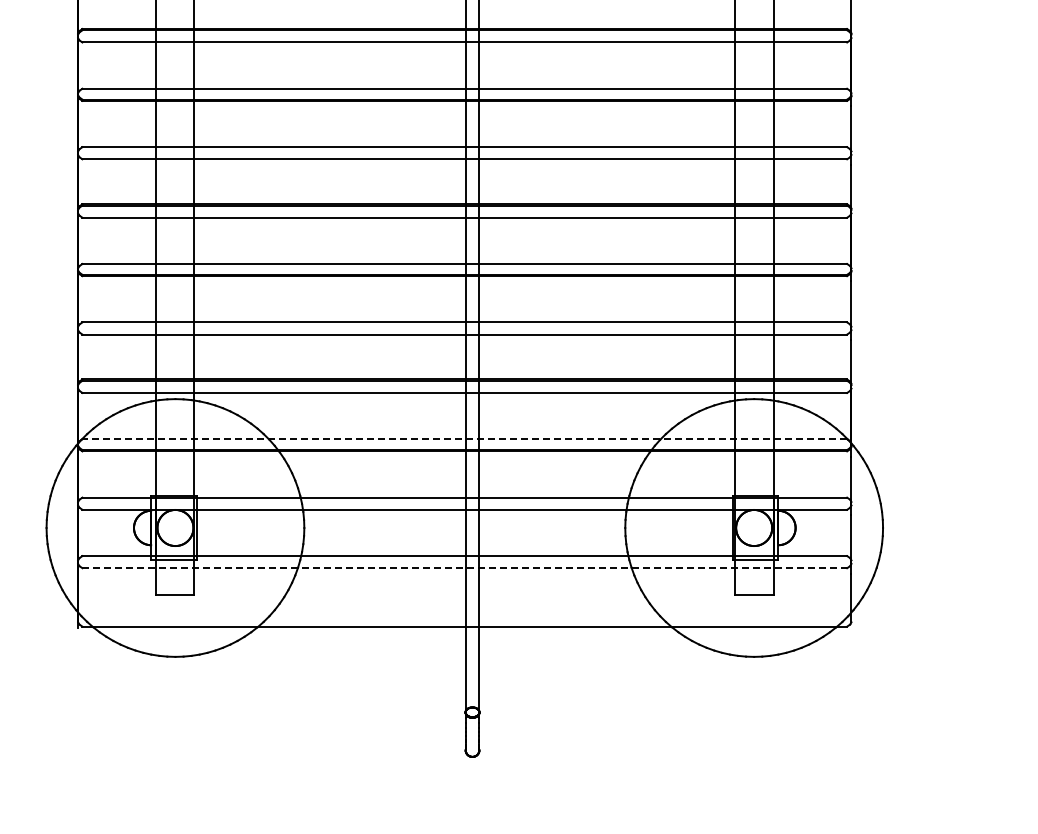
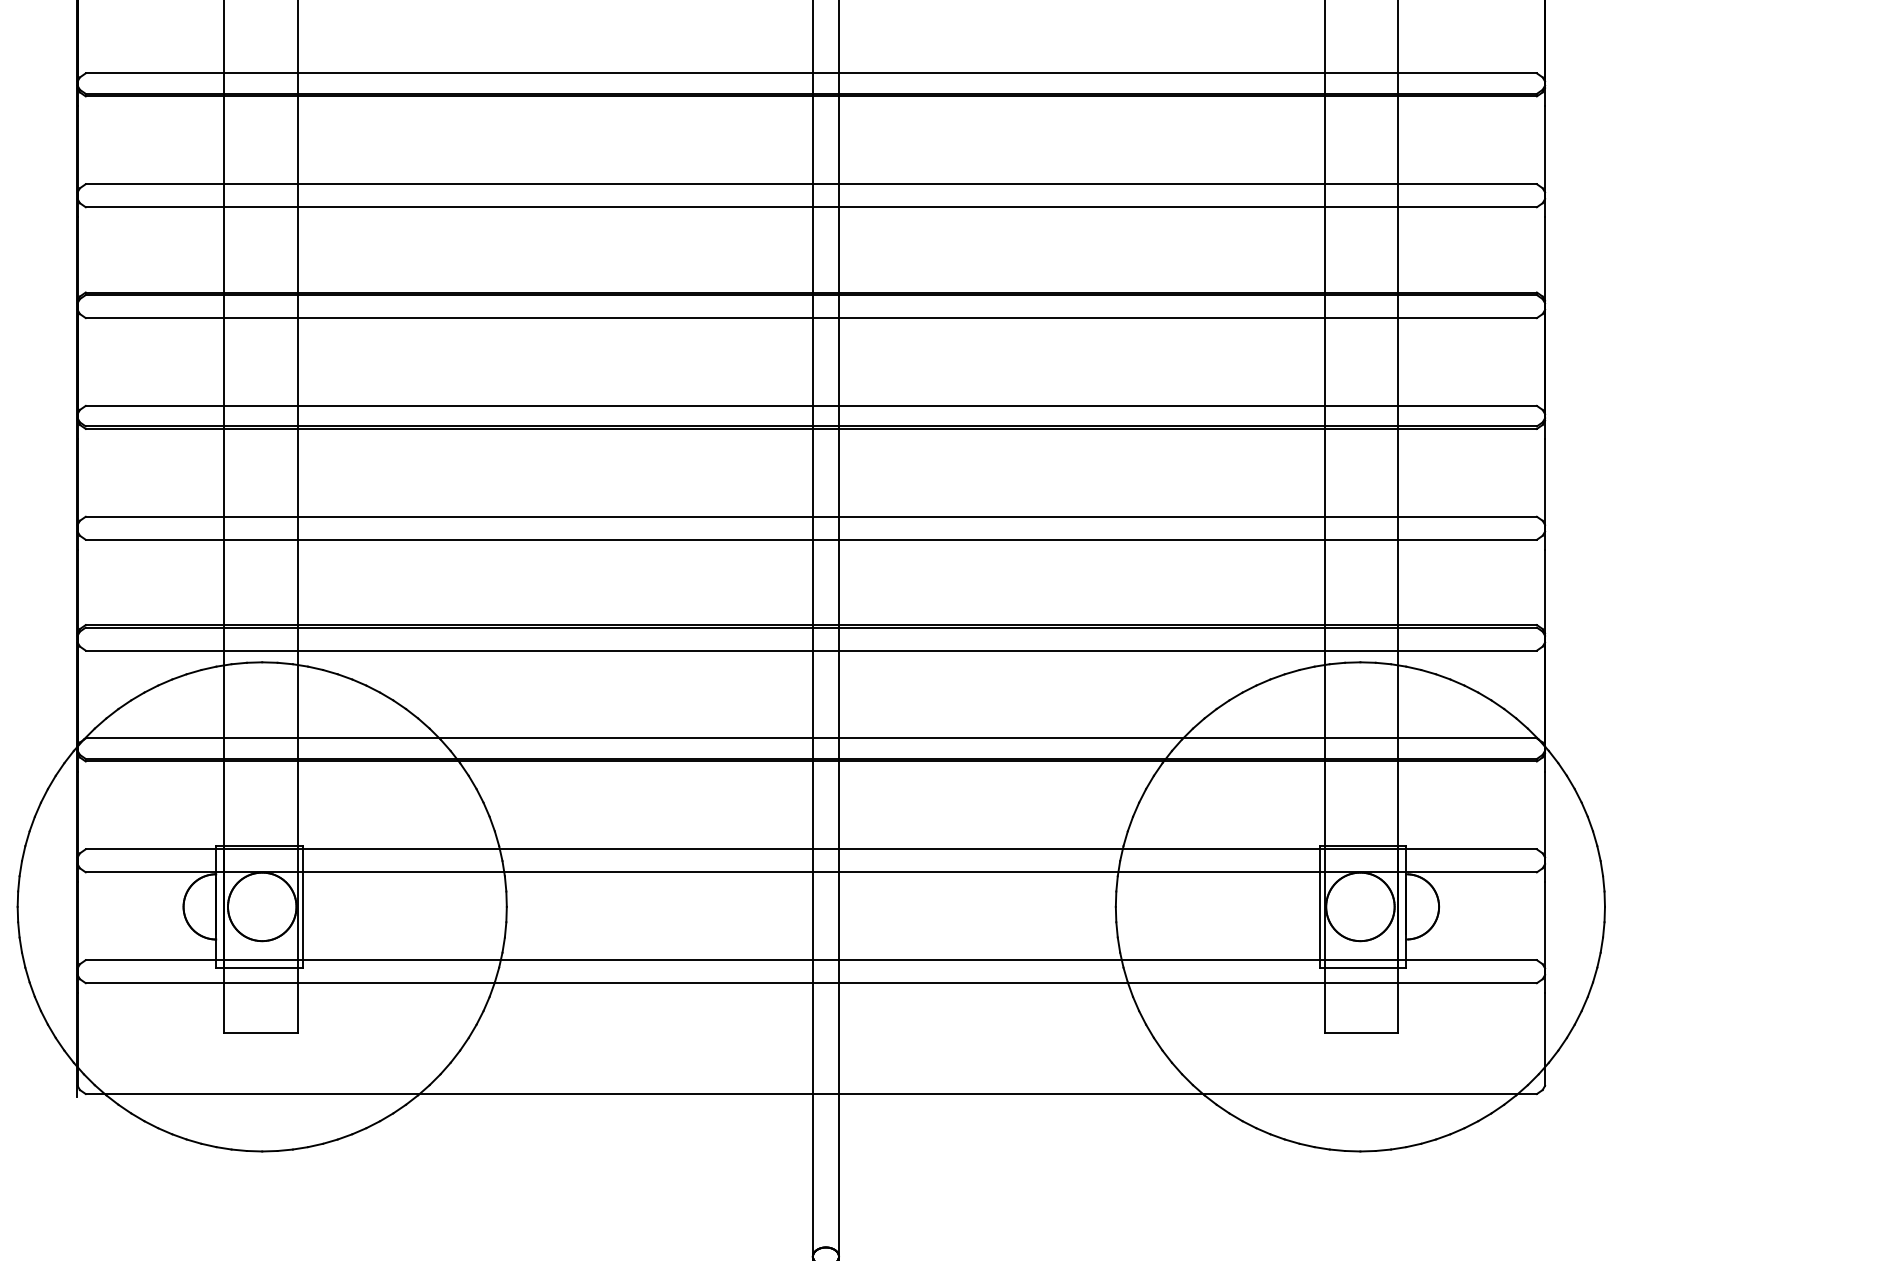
line: (464, 439) -> (810, 738), dashed -> solid
line: (465, 568) -> (812, 983), dashed -> solid

